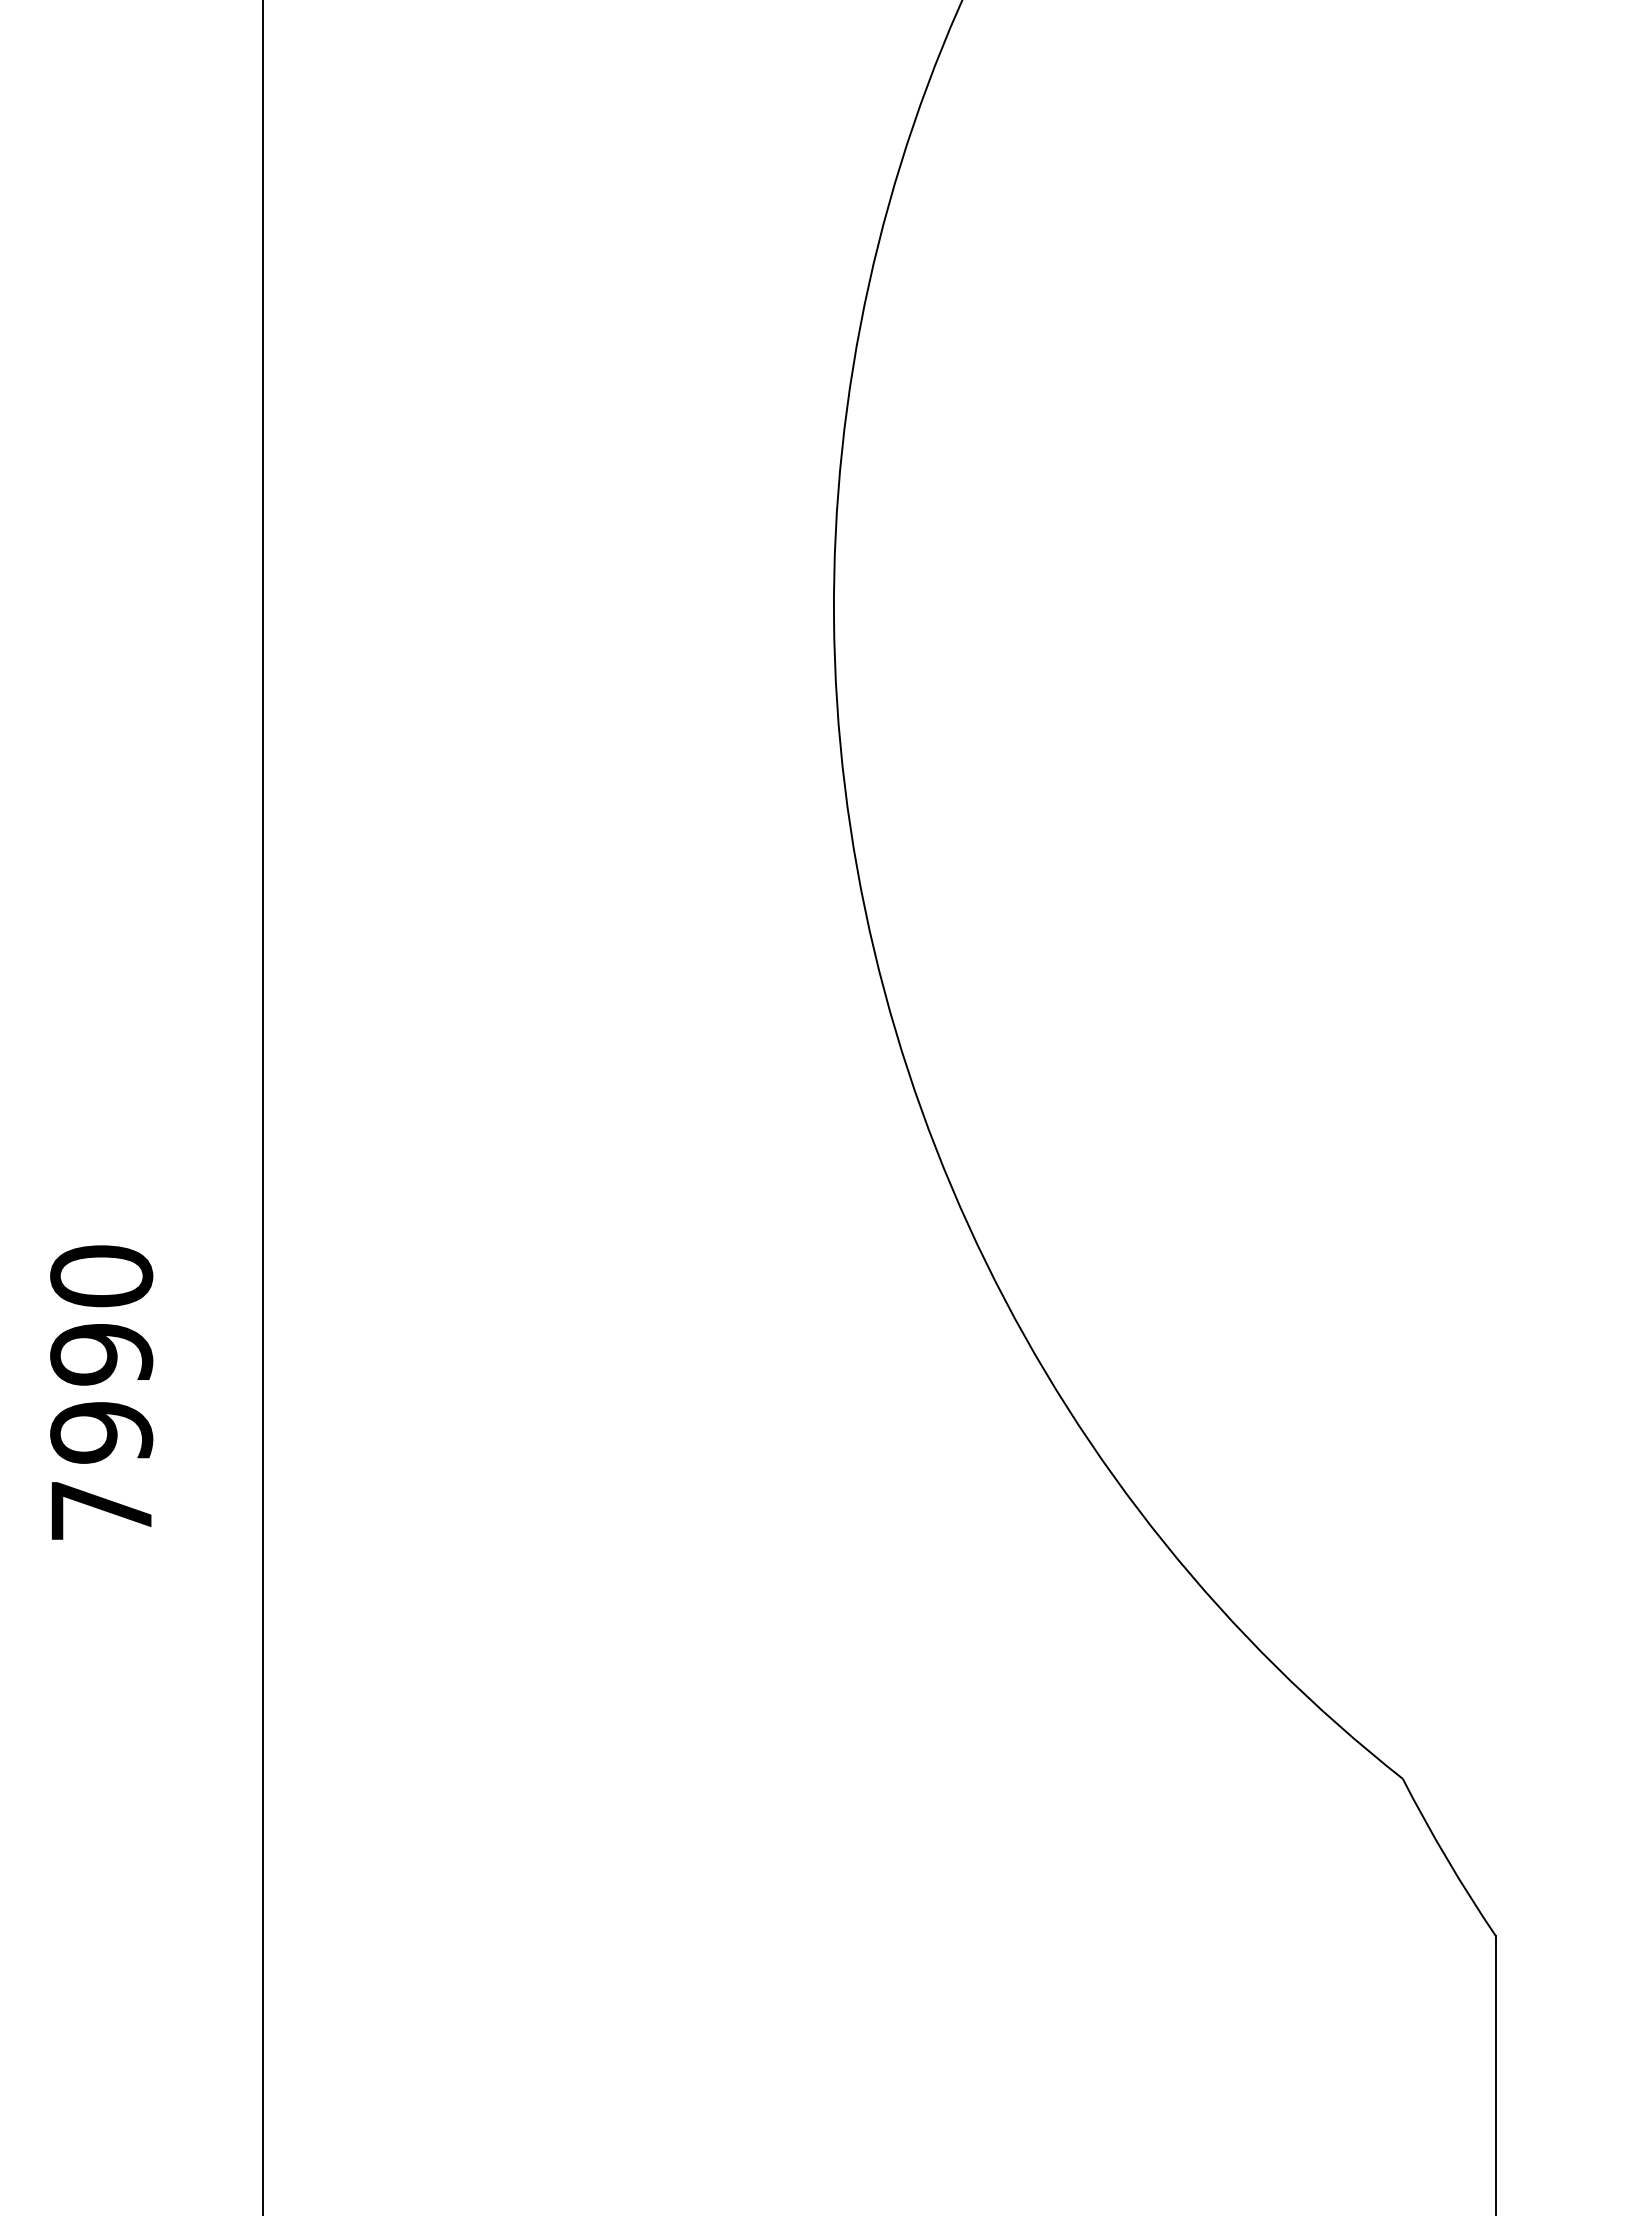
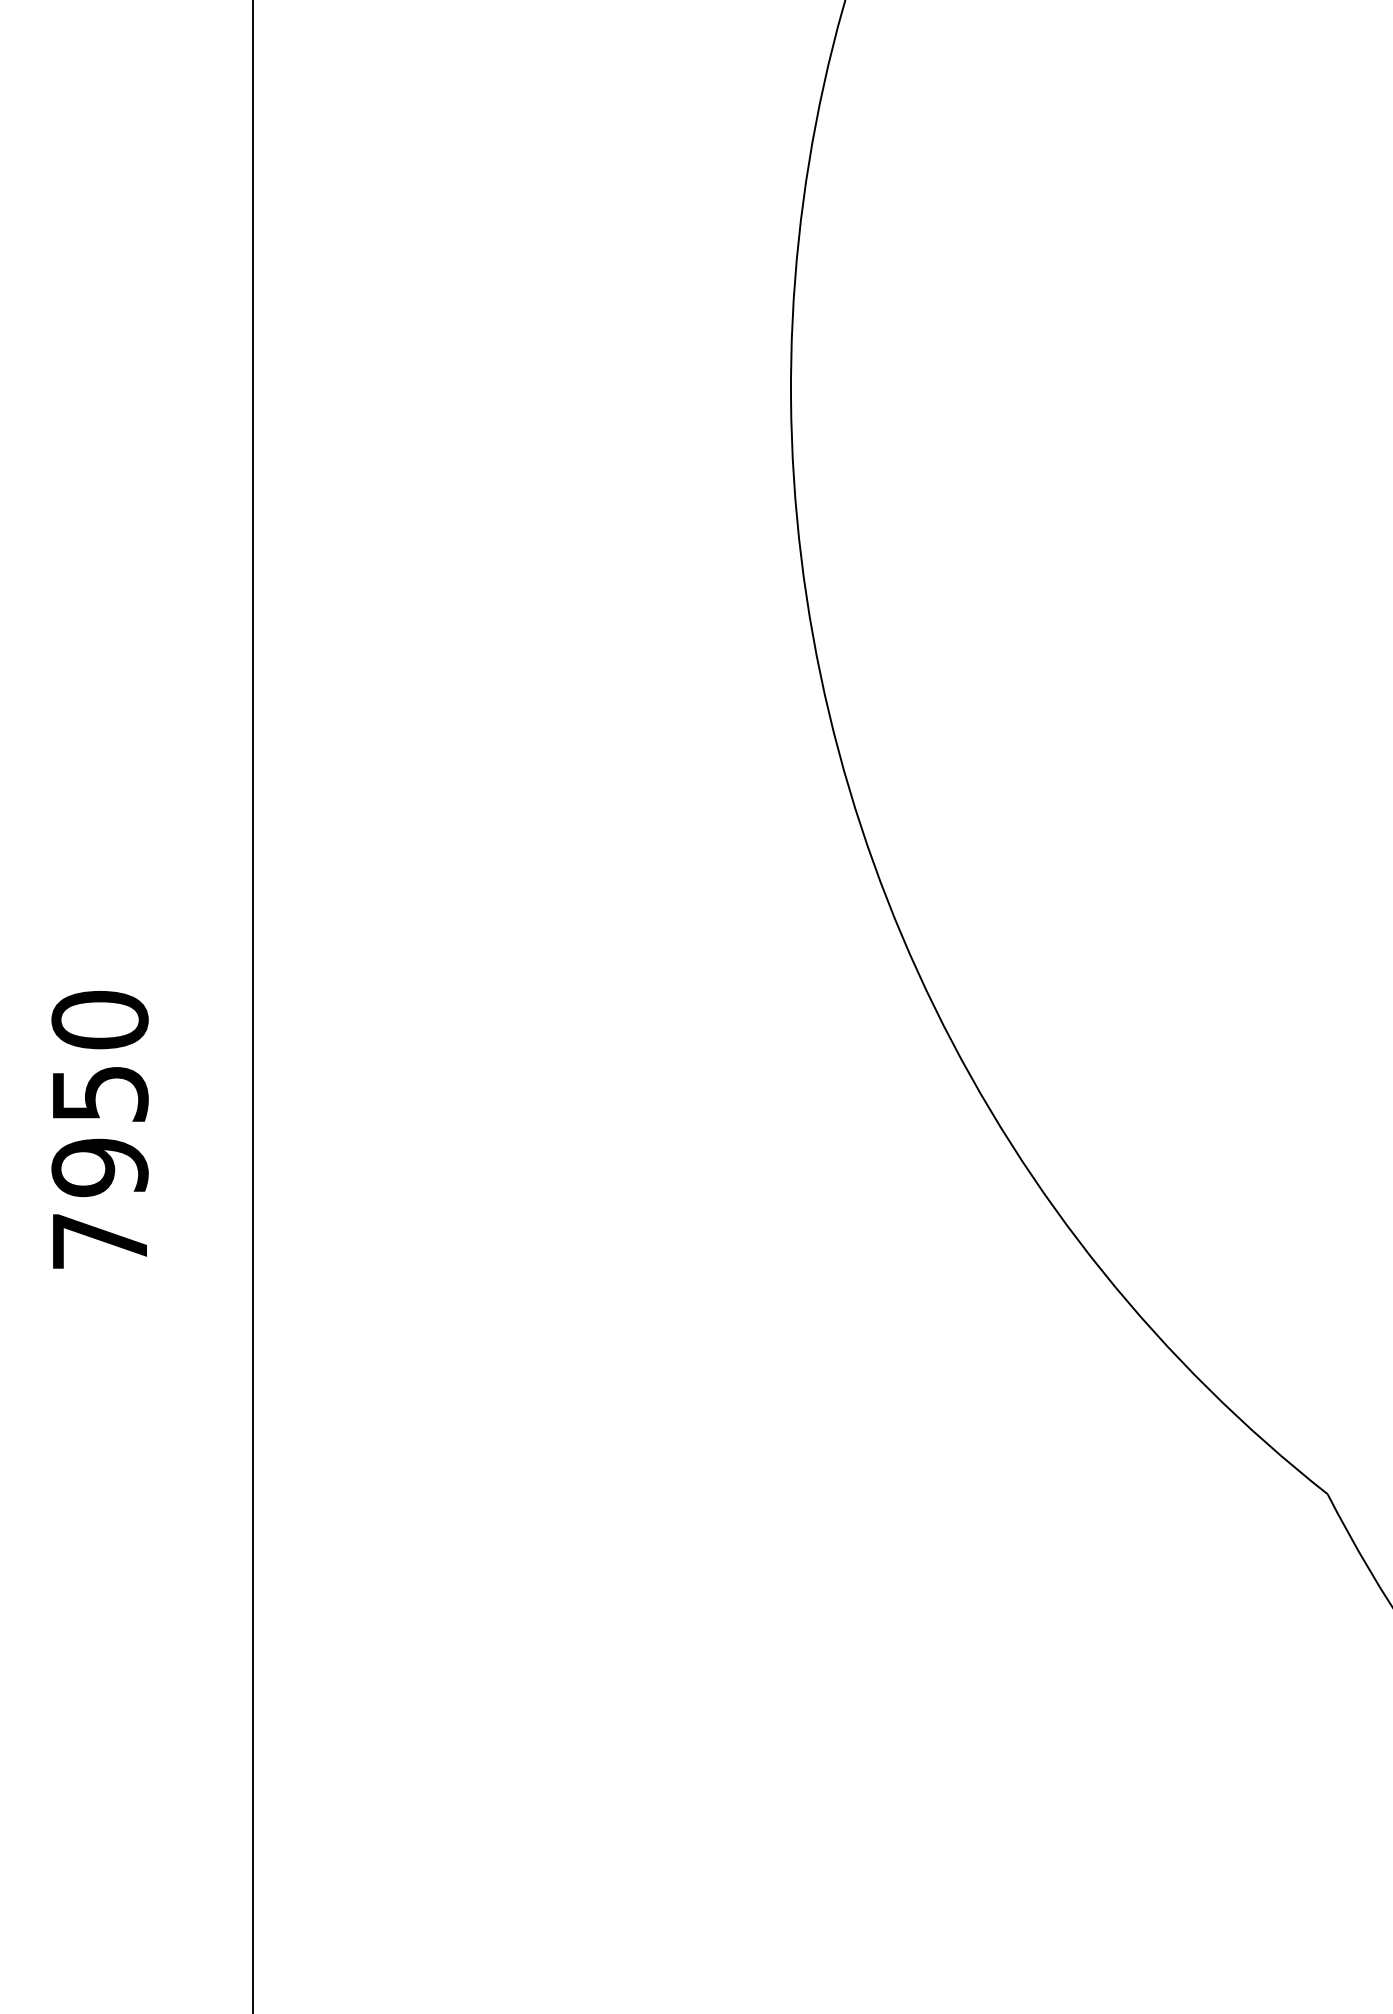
text: (101, 1354) -> (99, 1093), 7990 -> 7950

